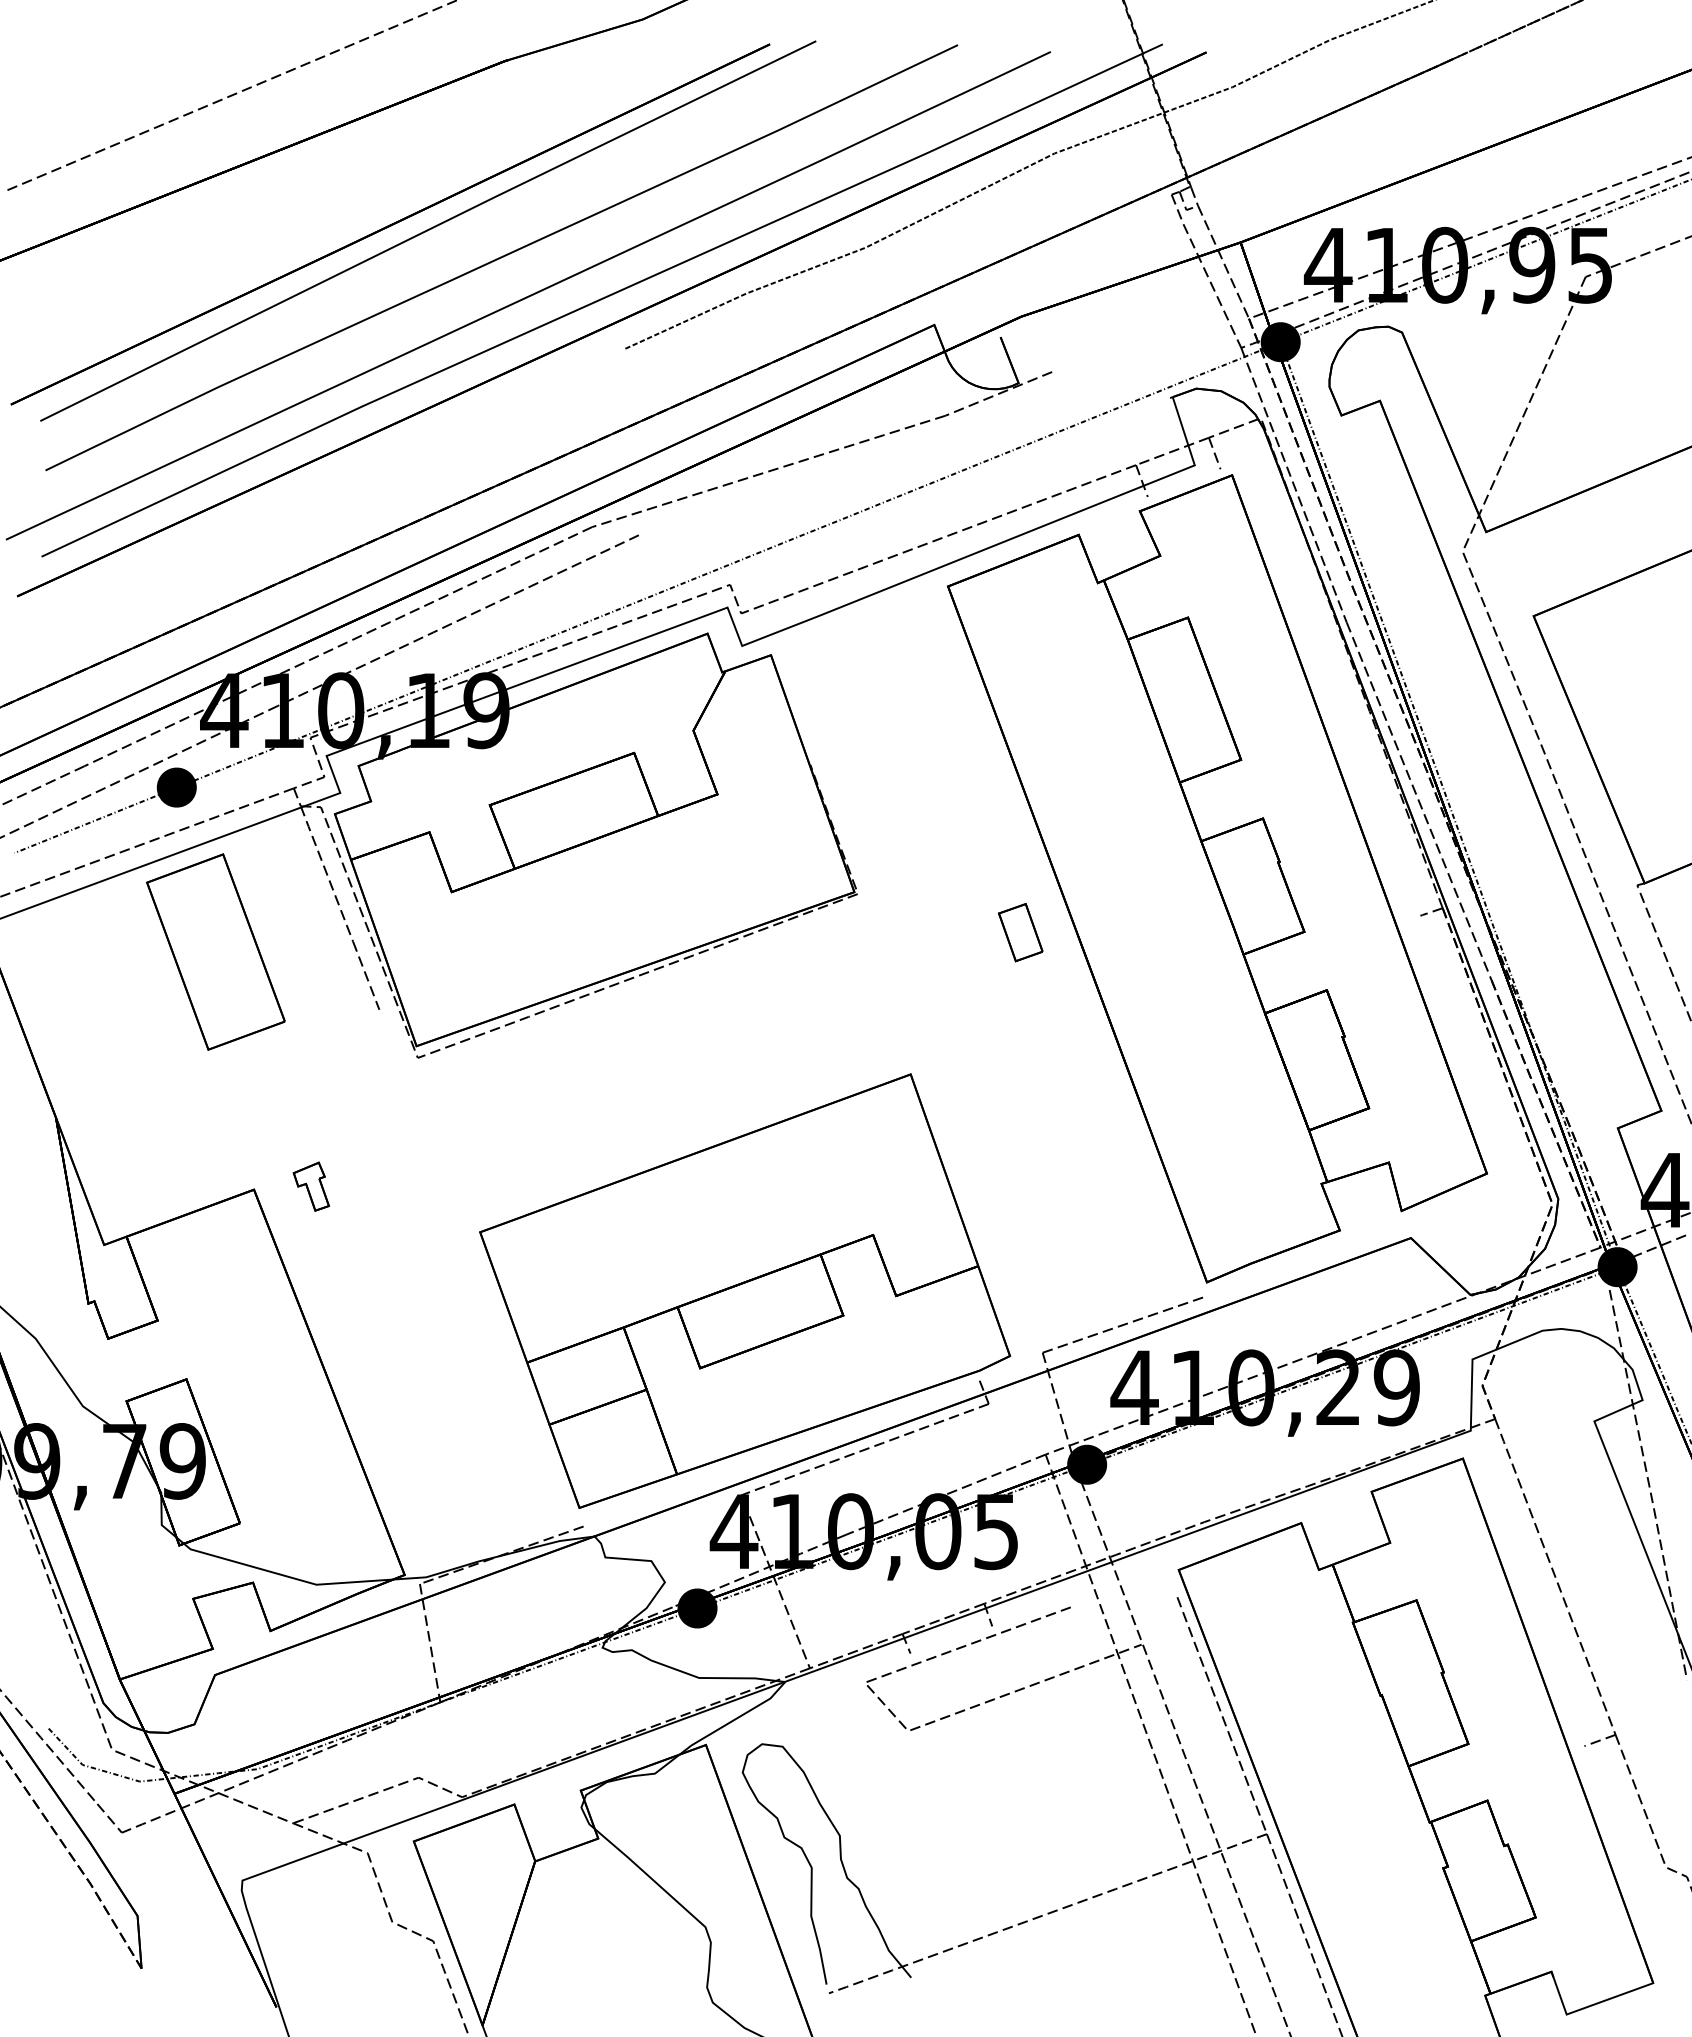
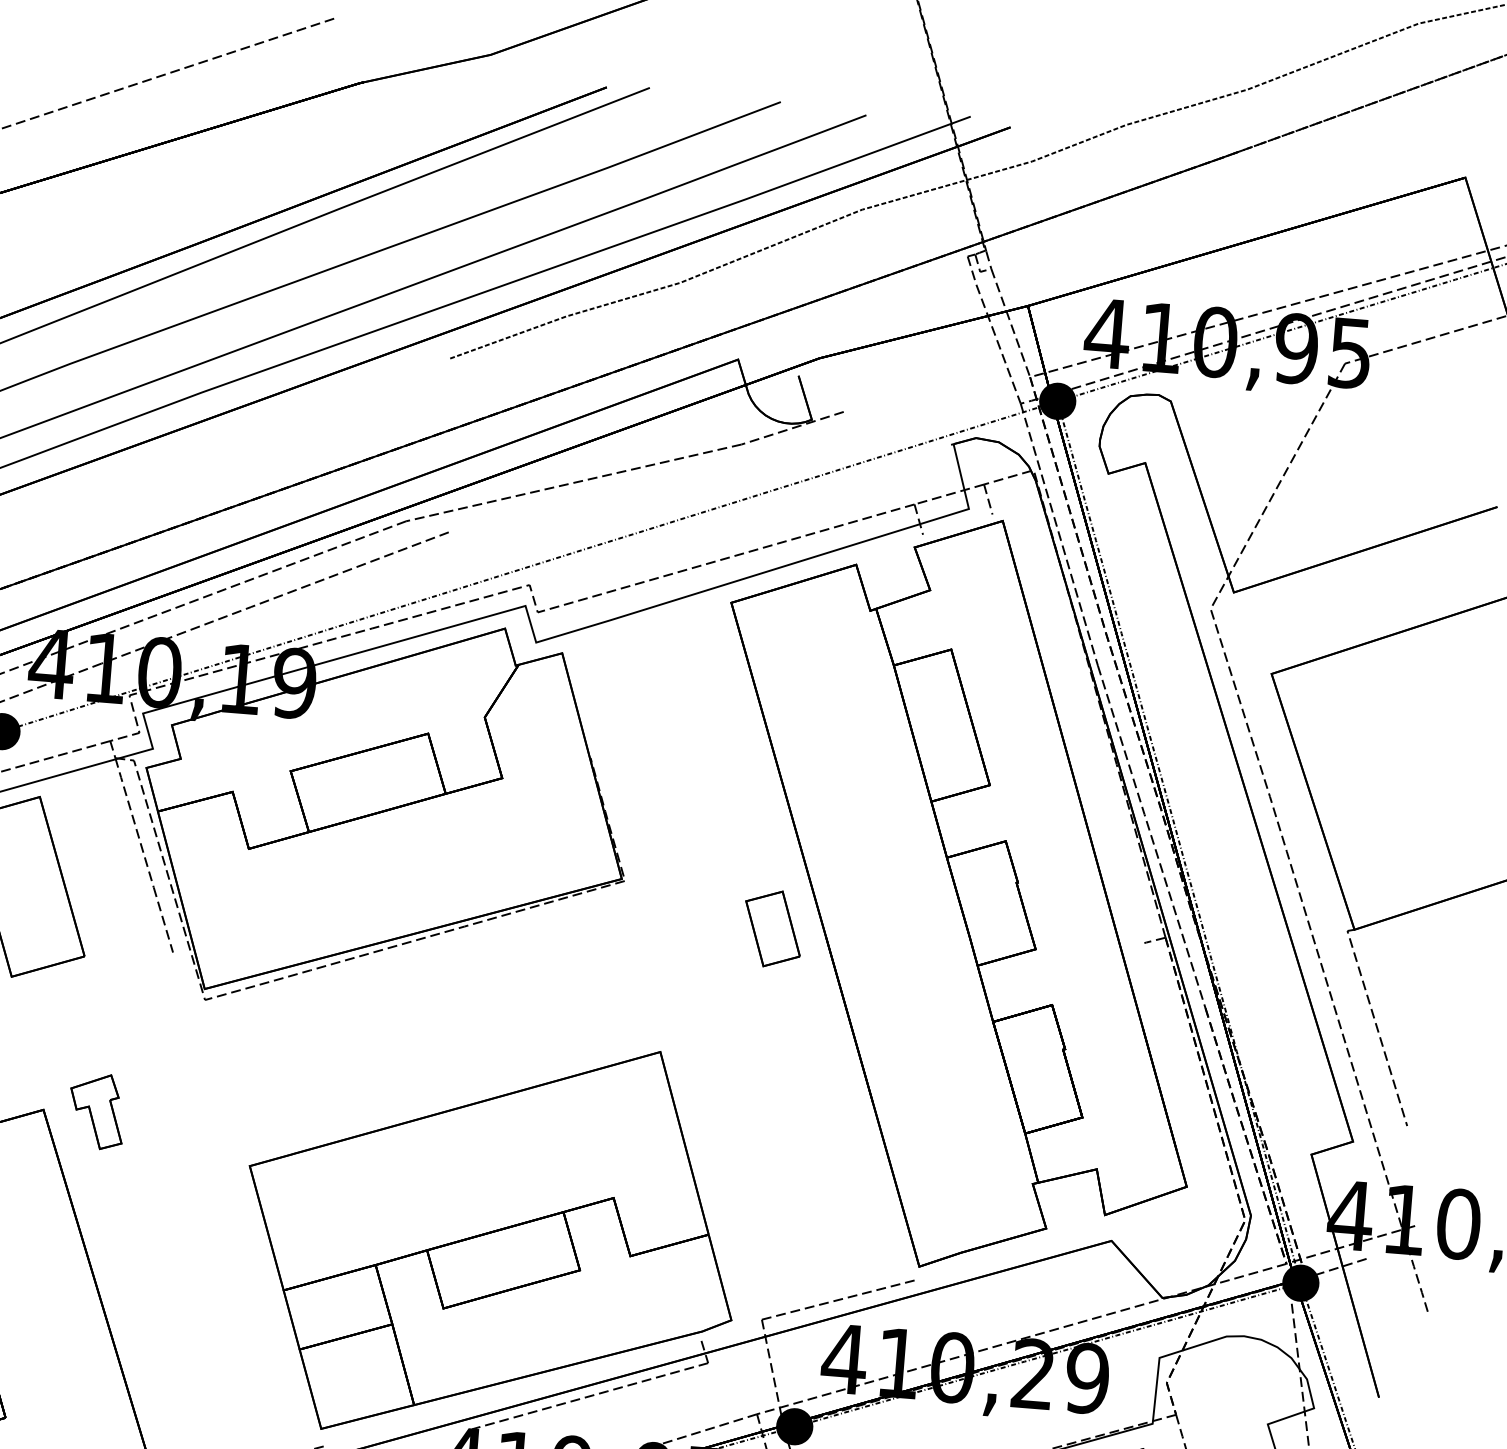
part: (1020, 932) -> (772, 928), size x1.43
part: (311, 1186) -> (96, 1111), size x1.67

